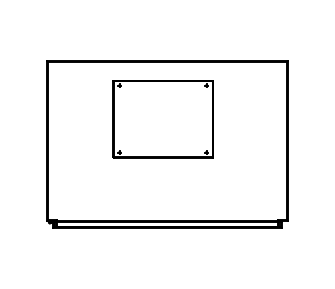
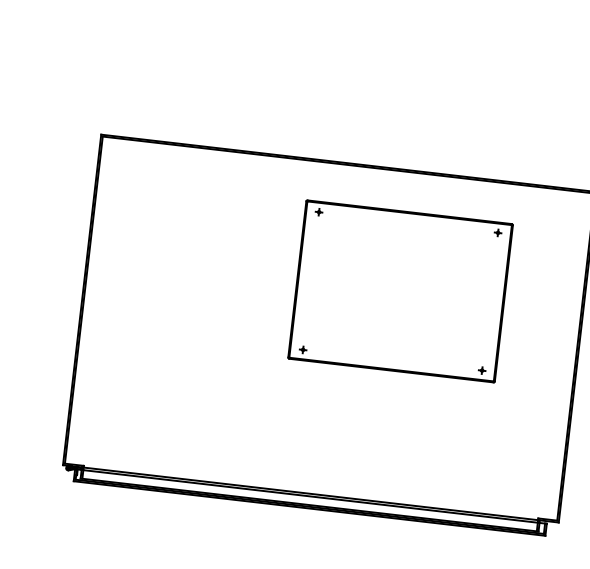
part: (162, 119) -> (398, 291), moved

